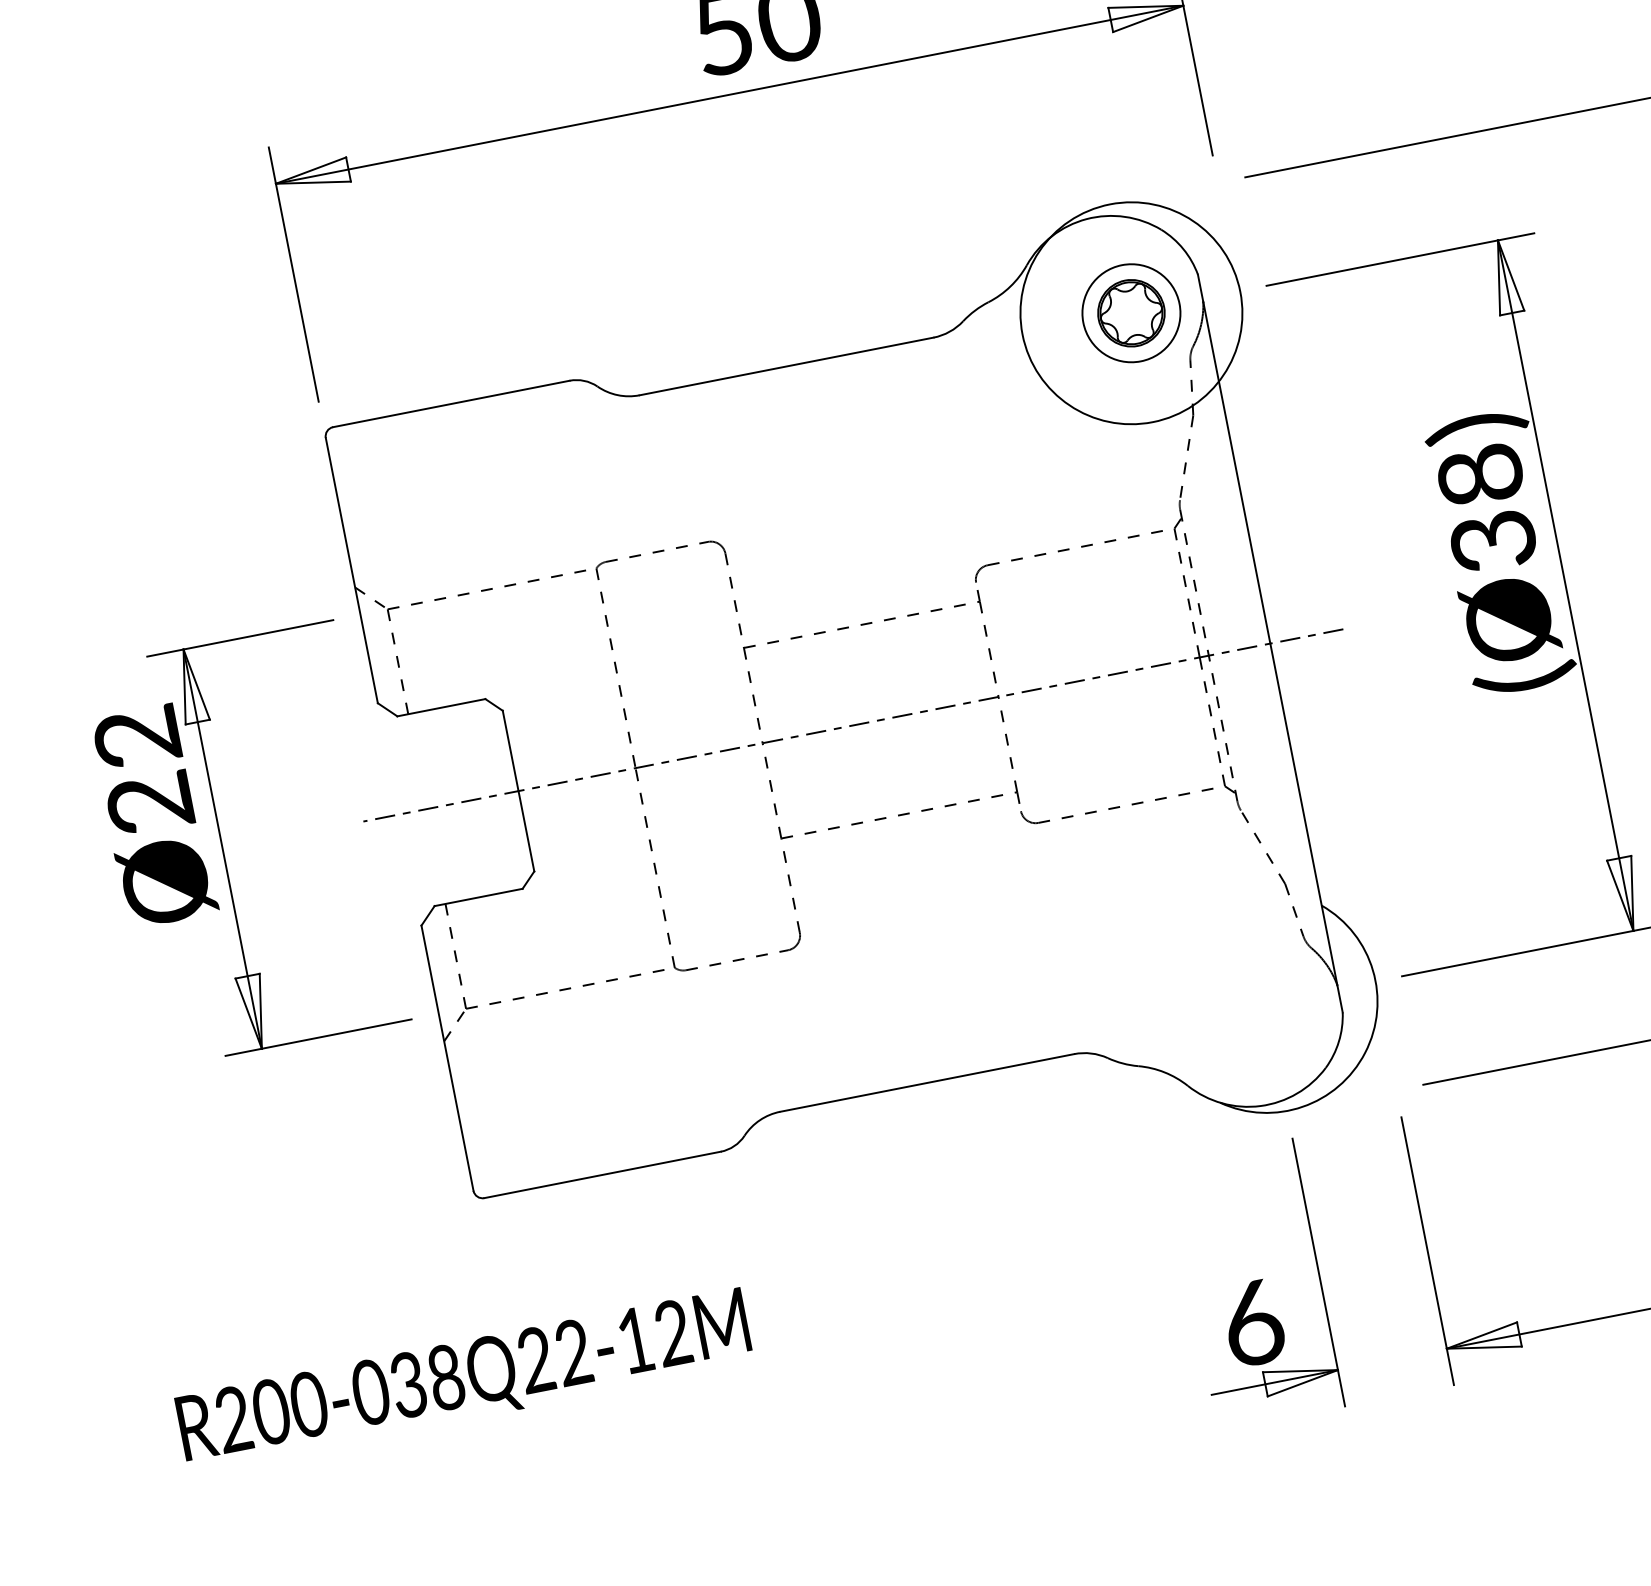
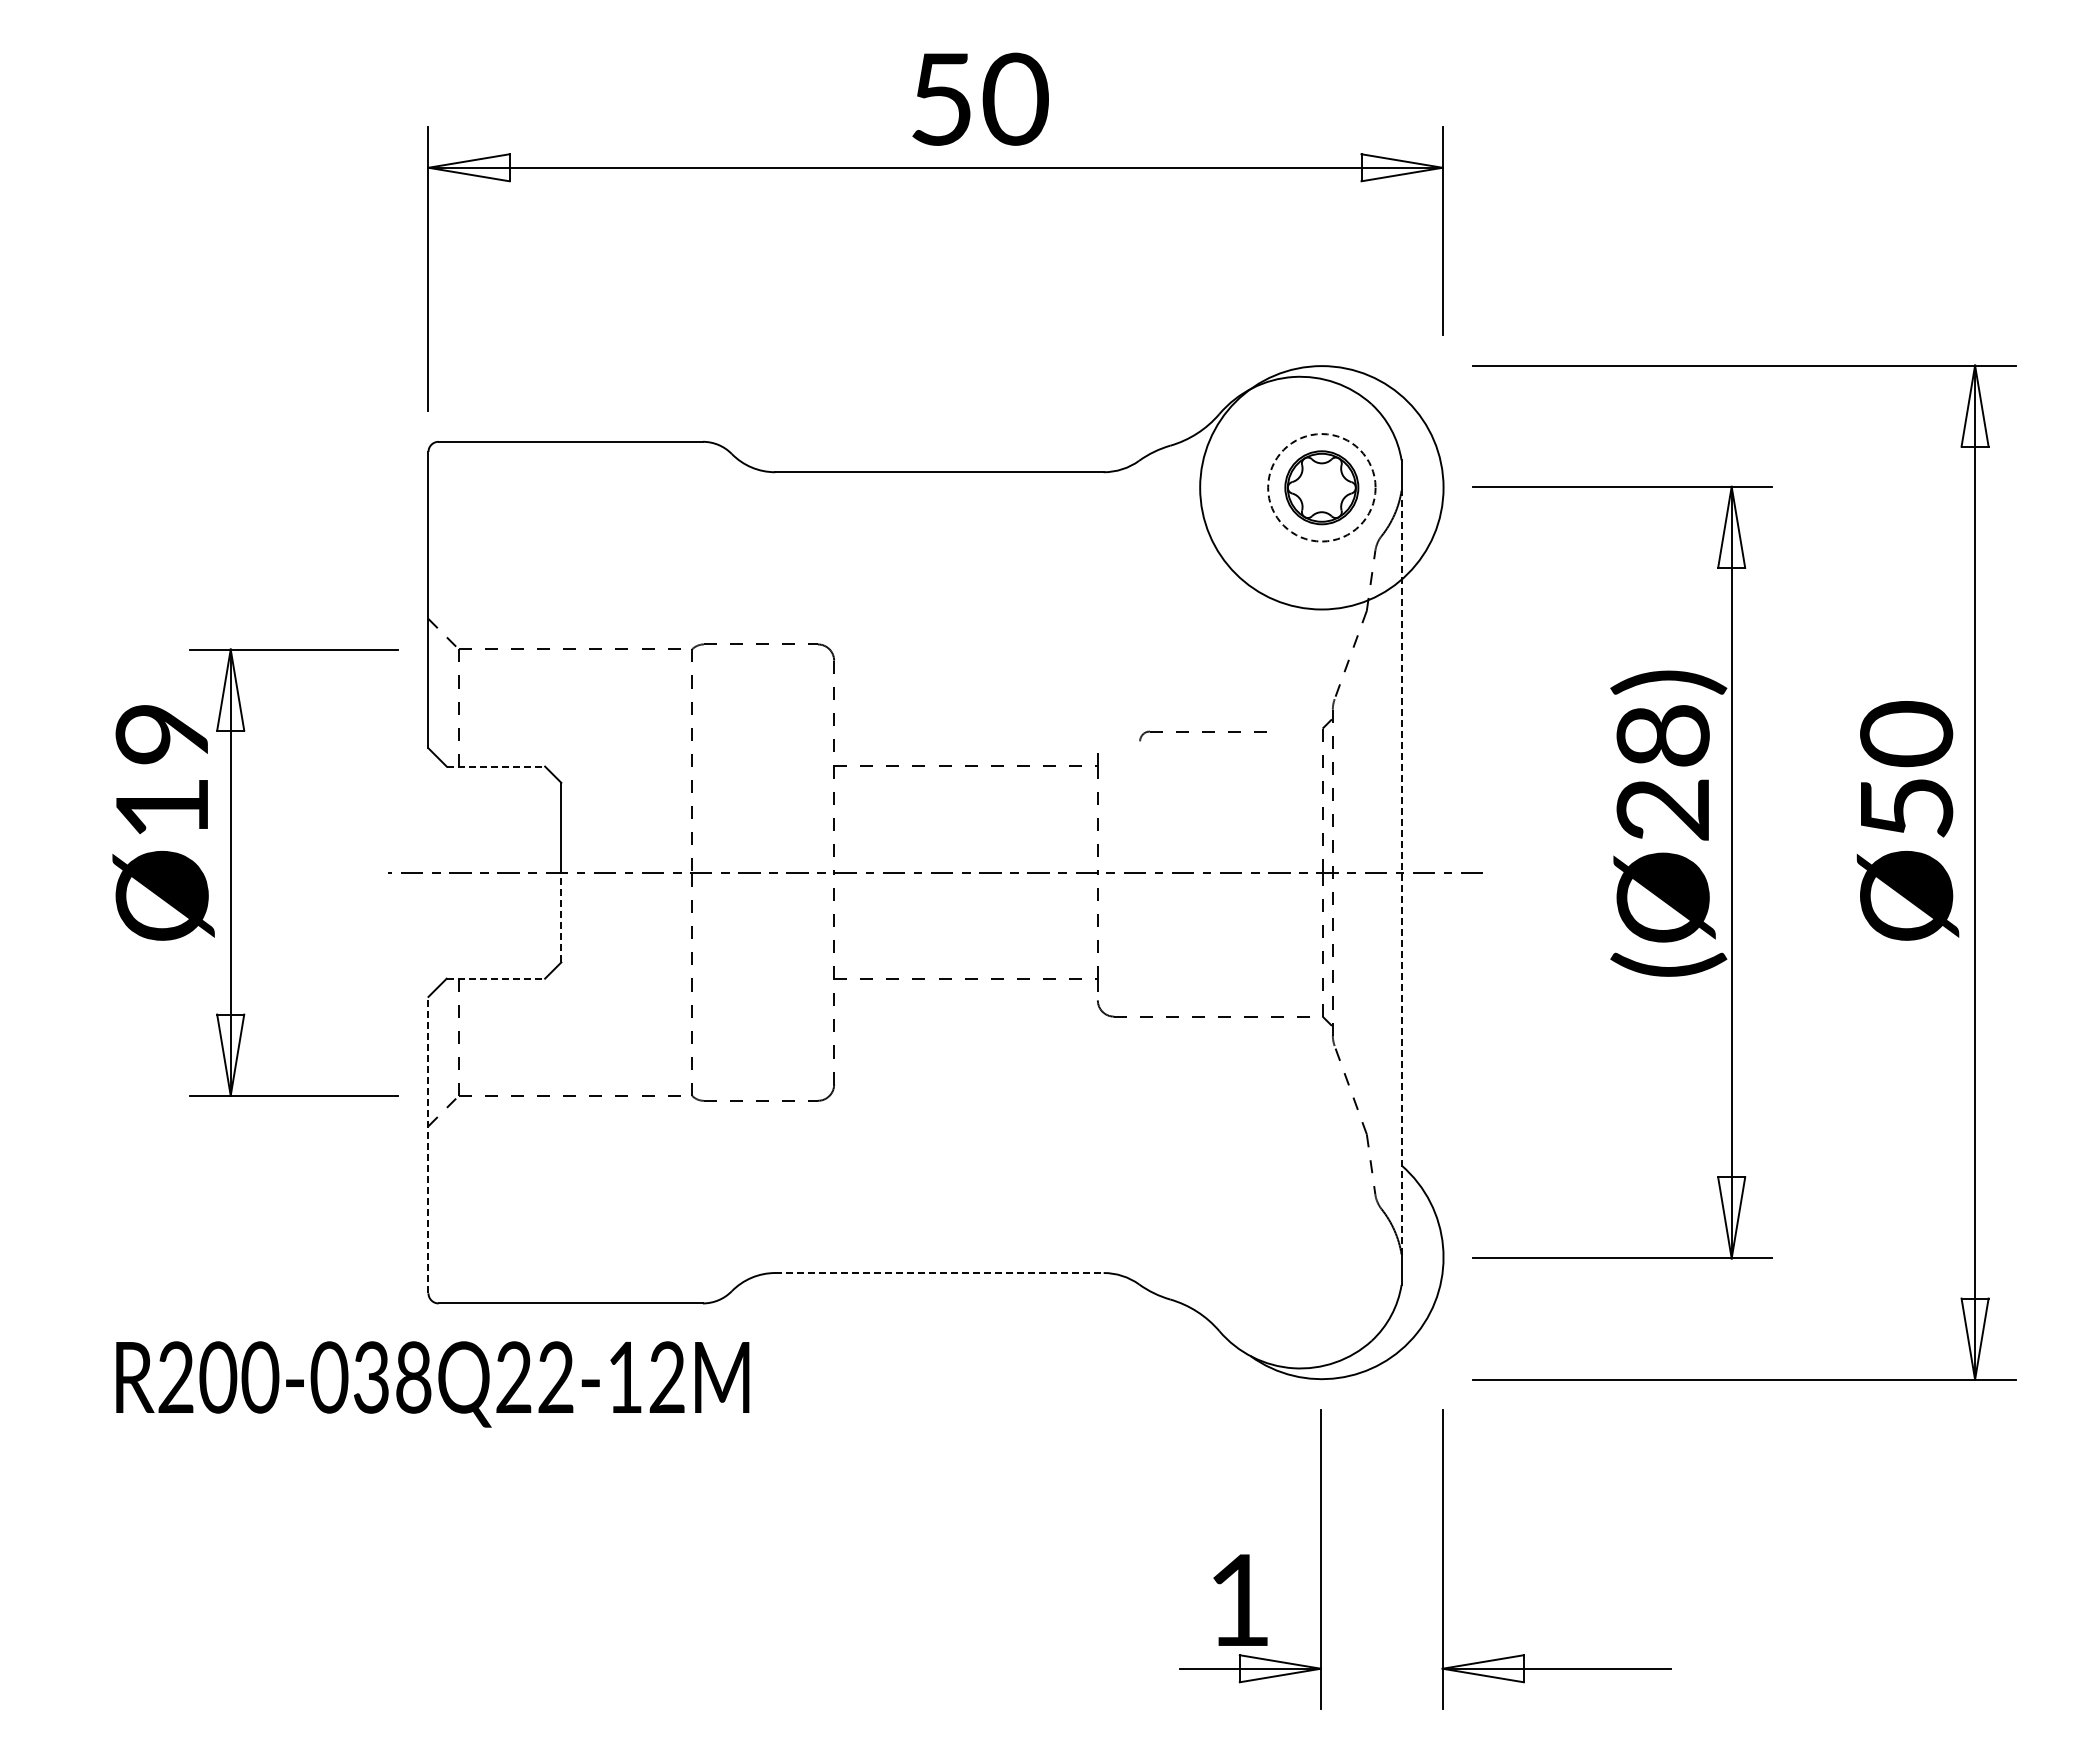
circle: (1131, 313) -> (1321, 487), solid -> dashed
text: (1493, 541) -> (1663, 809), (Ø38) -> (Ø28)
part: (1069, 555) -> (1203, 735), size x0.6
line: (1270, 643) -> (1401, 872), solid -> dashed
line: (441, 707) -> (496, 766), solid -> dashed
text: (143, 770) -> (161, 771), Ø22 -> Ø19
line: (526, 831) -> (561, 917), solid -> dashed
line: (479, 897) -> (496, 978), solid -> dashed
line: (447, 1057) -> (428, 1144), solid -> dashed
line: (927, 1083) -> (939, 1273), solid -> dashed
text: (1253, 1323) -> (1239, 1600), 6 -> 1
text: (464, 1380) -> (432, 1384), moved

